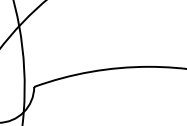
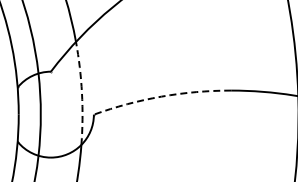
arc: (23, 69) -> (81, 93), solid -> dashed
arc: (90, 71) -> (161, 96), solid -> dashed

